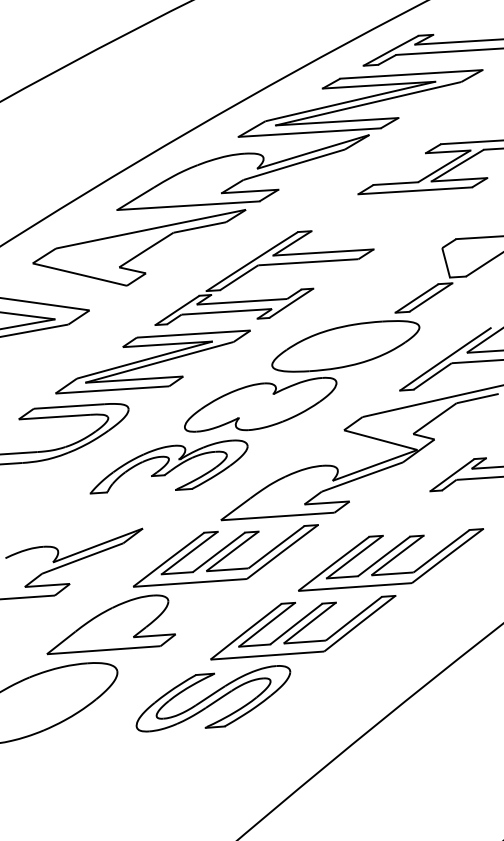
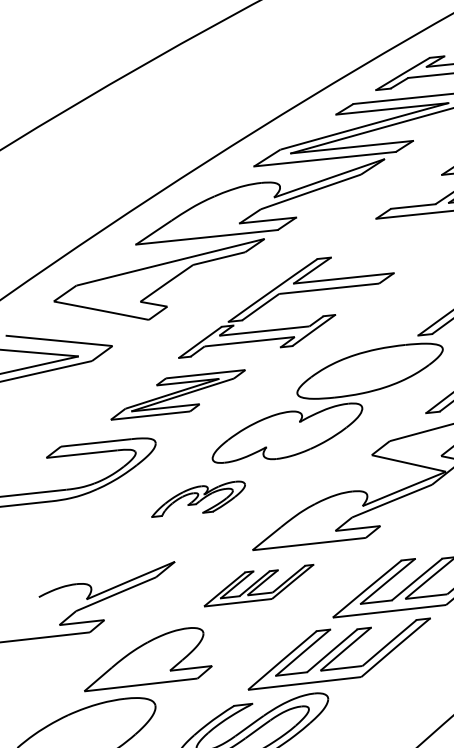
part: (152, 361) -> (177, 394), size x0.7
part: (168, 466) -> (197, 498), size x0.6
part: (225, 555) -> (258, 585), size x0.6

